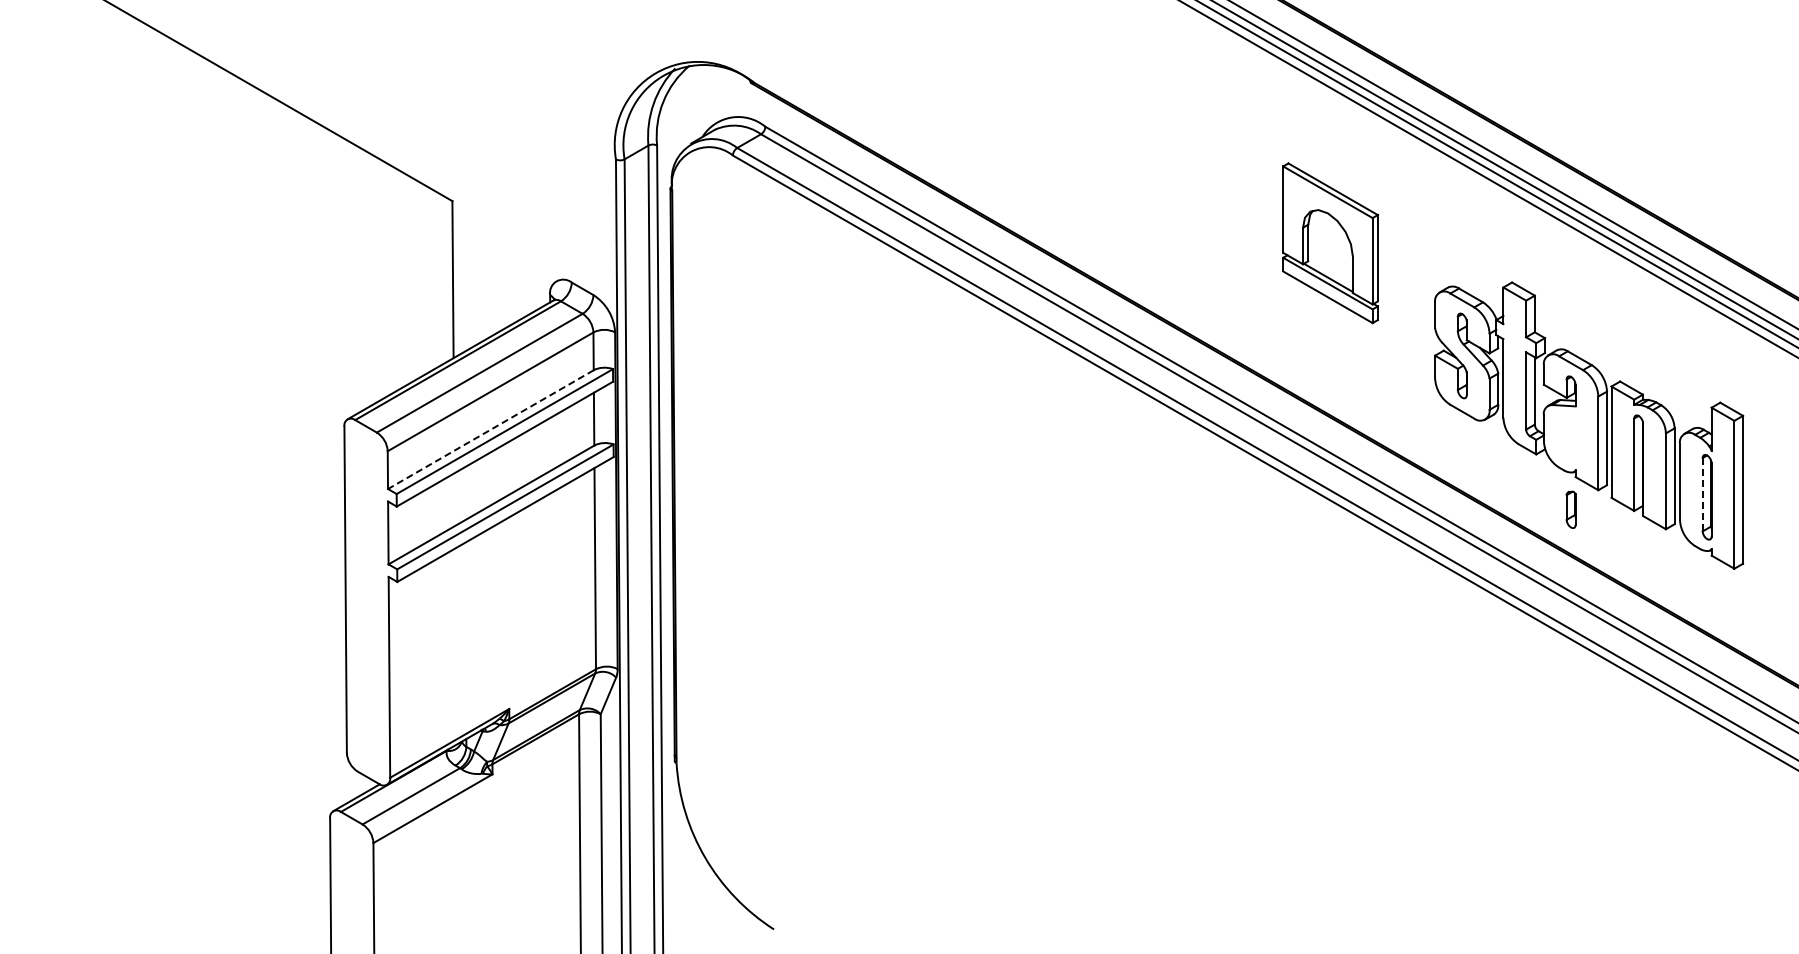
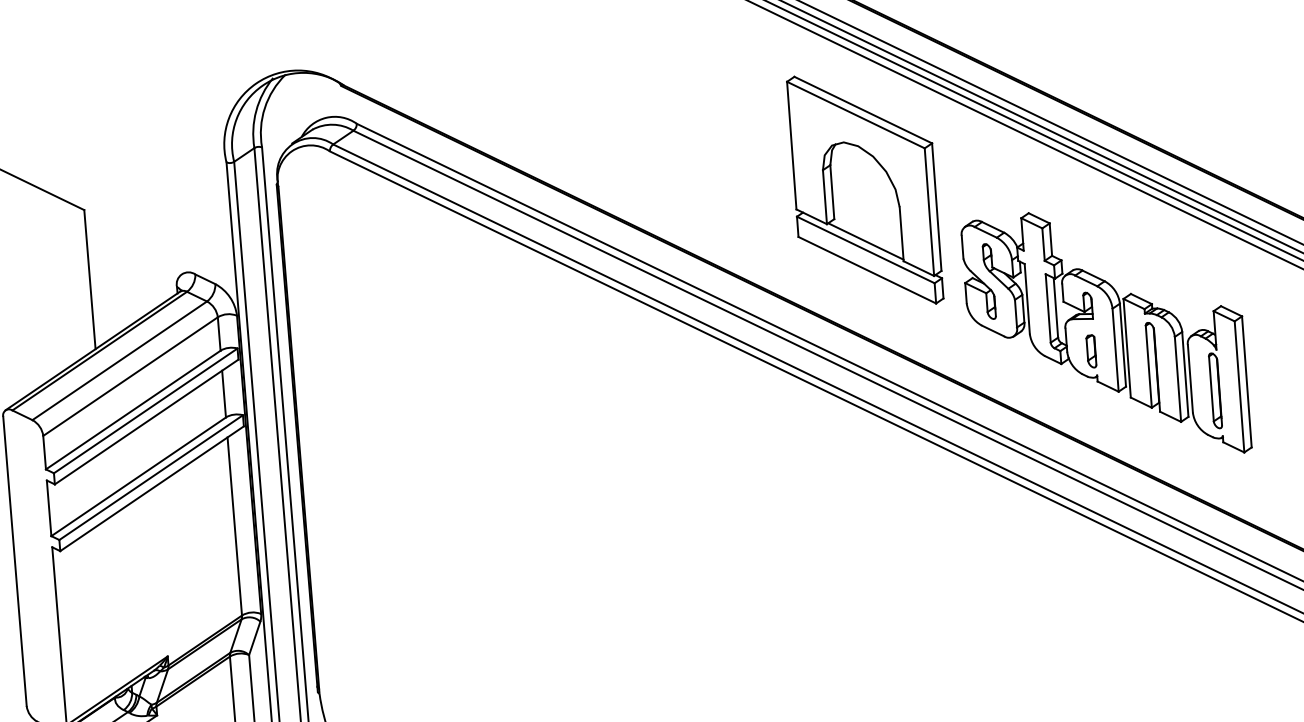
part: (1330, 243) -> (865, 190), size x1.67
line: (490, 429) -> (132, 409), dashed -> solid
line: (1702, 494) -> (1211, 388), dashed -> solid
part: (1570, 509) -> (1090, 351), moved

